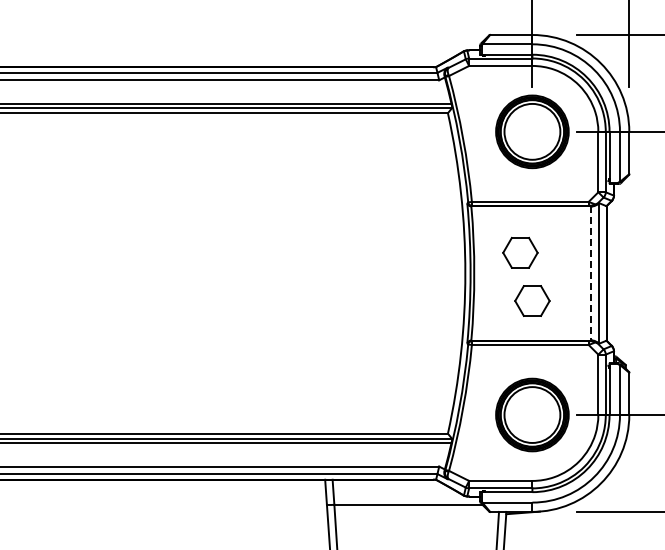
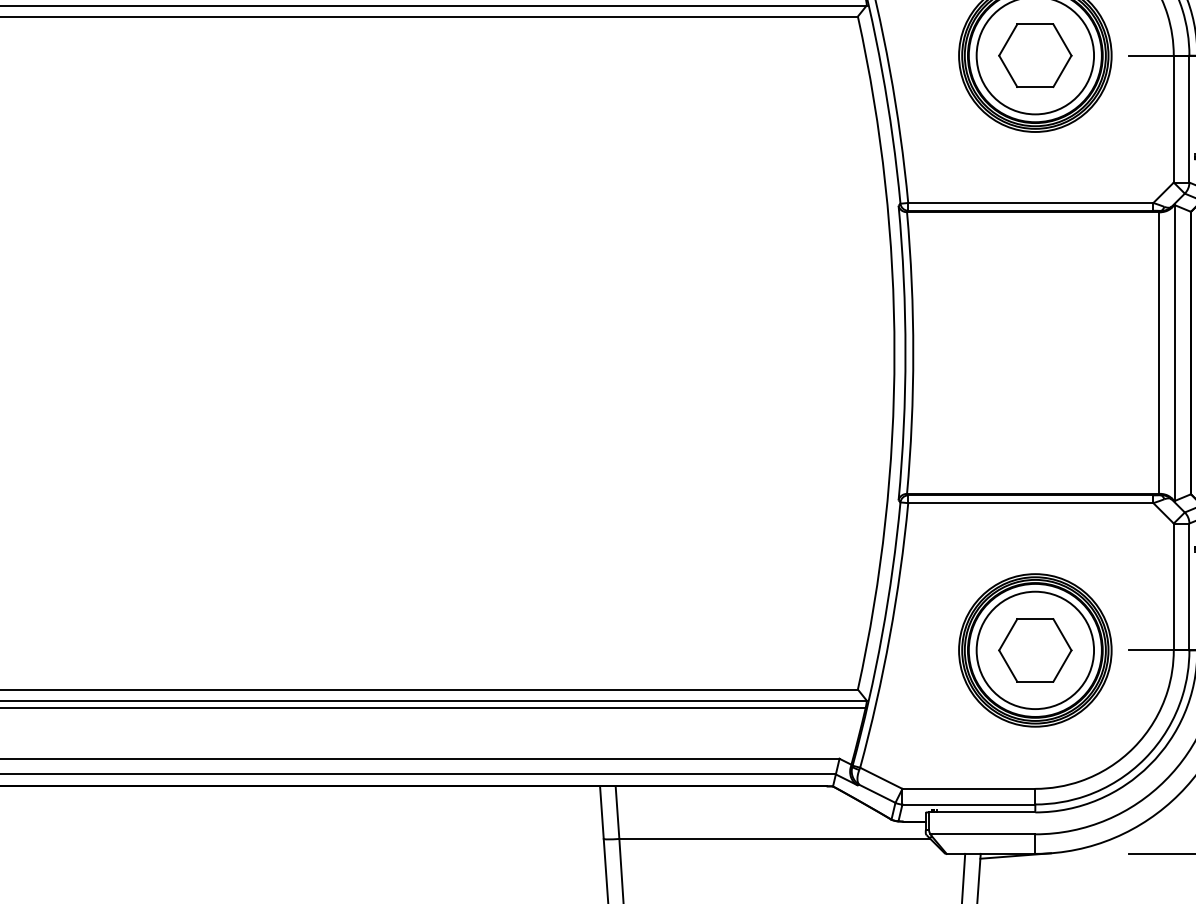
part: (520, 252) -> (1035, 54), moved
line: (591, 273) -> (1159, 353), dashed -> solid
part: (532, 300) -> (1035, 649), moved

